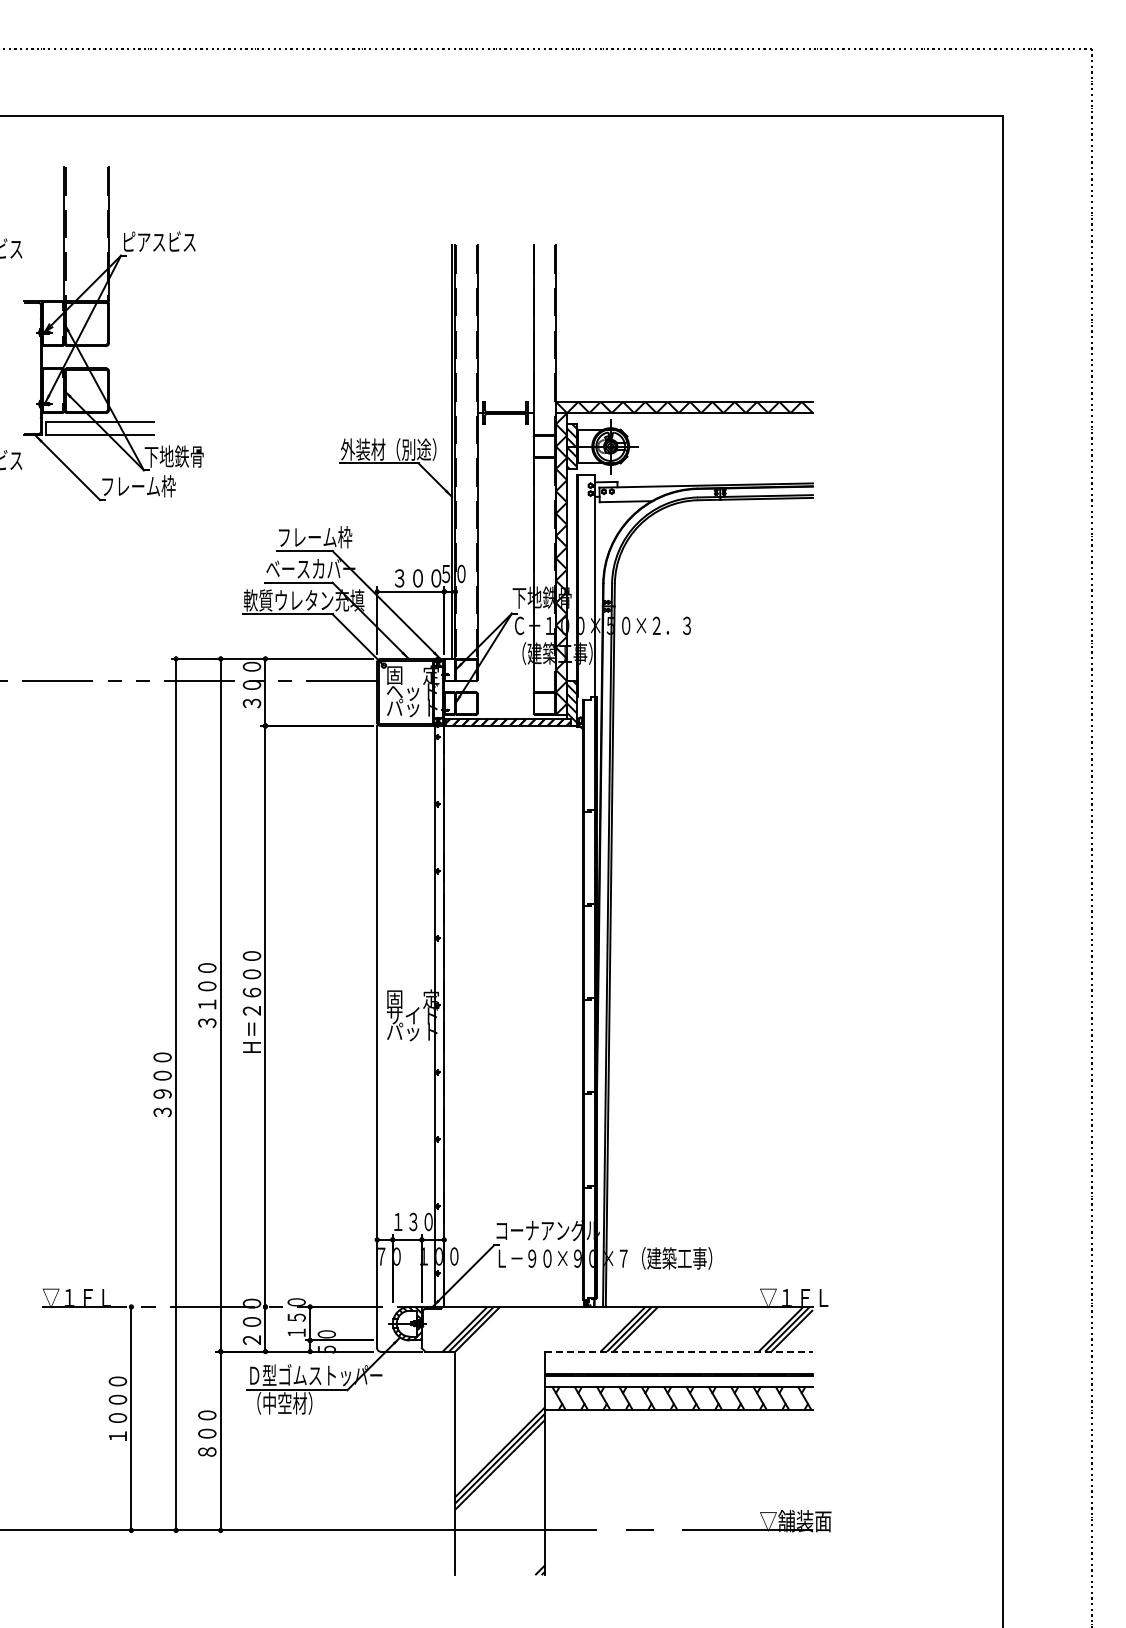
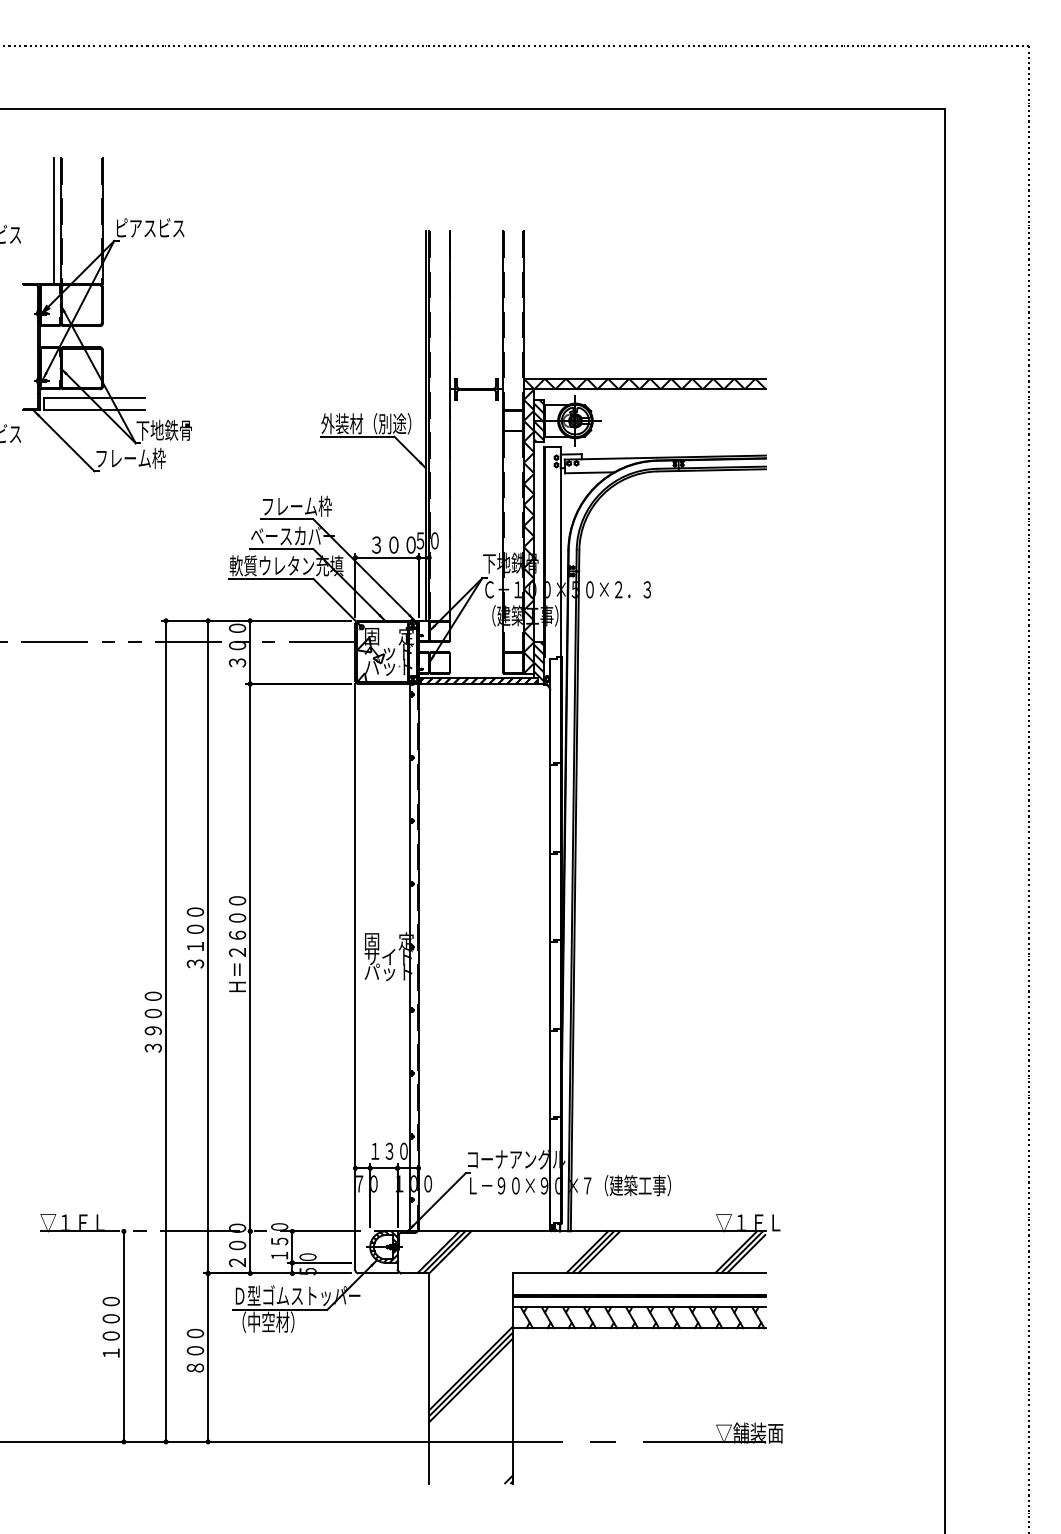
line: (57, 234) -> (54, 221), added
hatch: (400, 693) -> (377, 653), added
line: (679, 1351) -> (640, 1273), dashed -> solid

